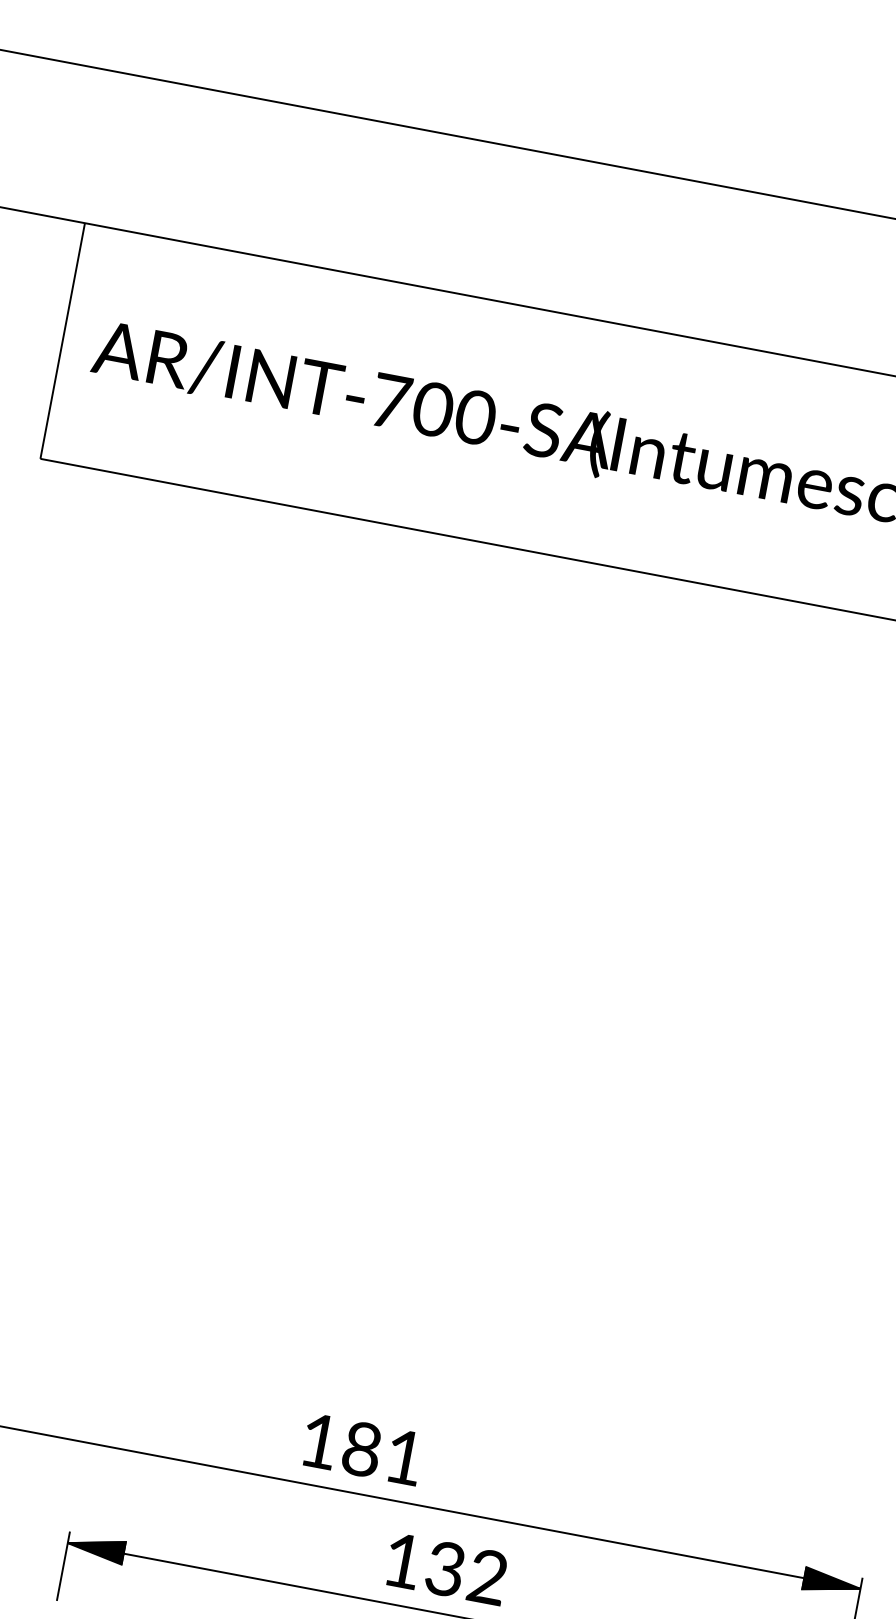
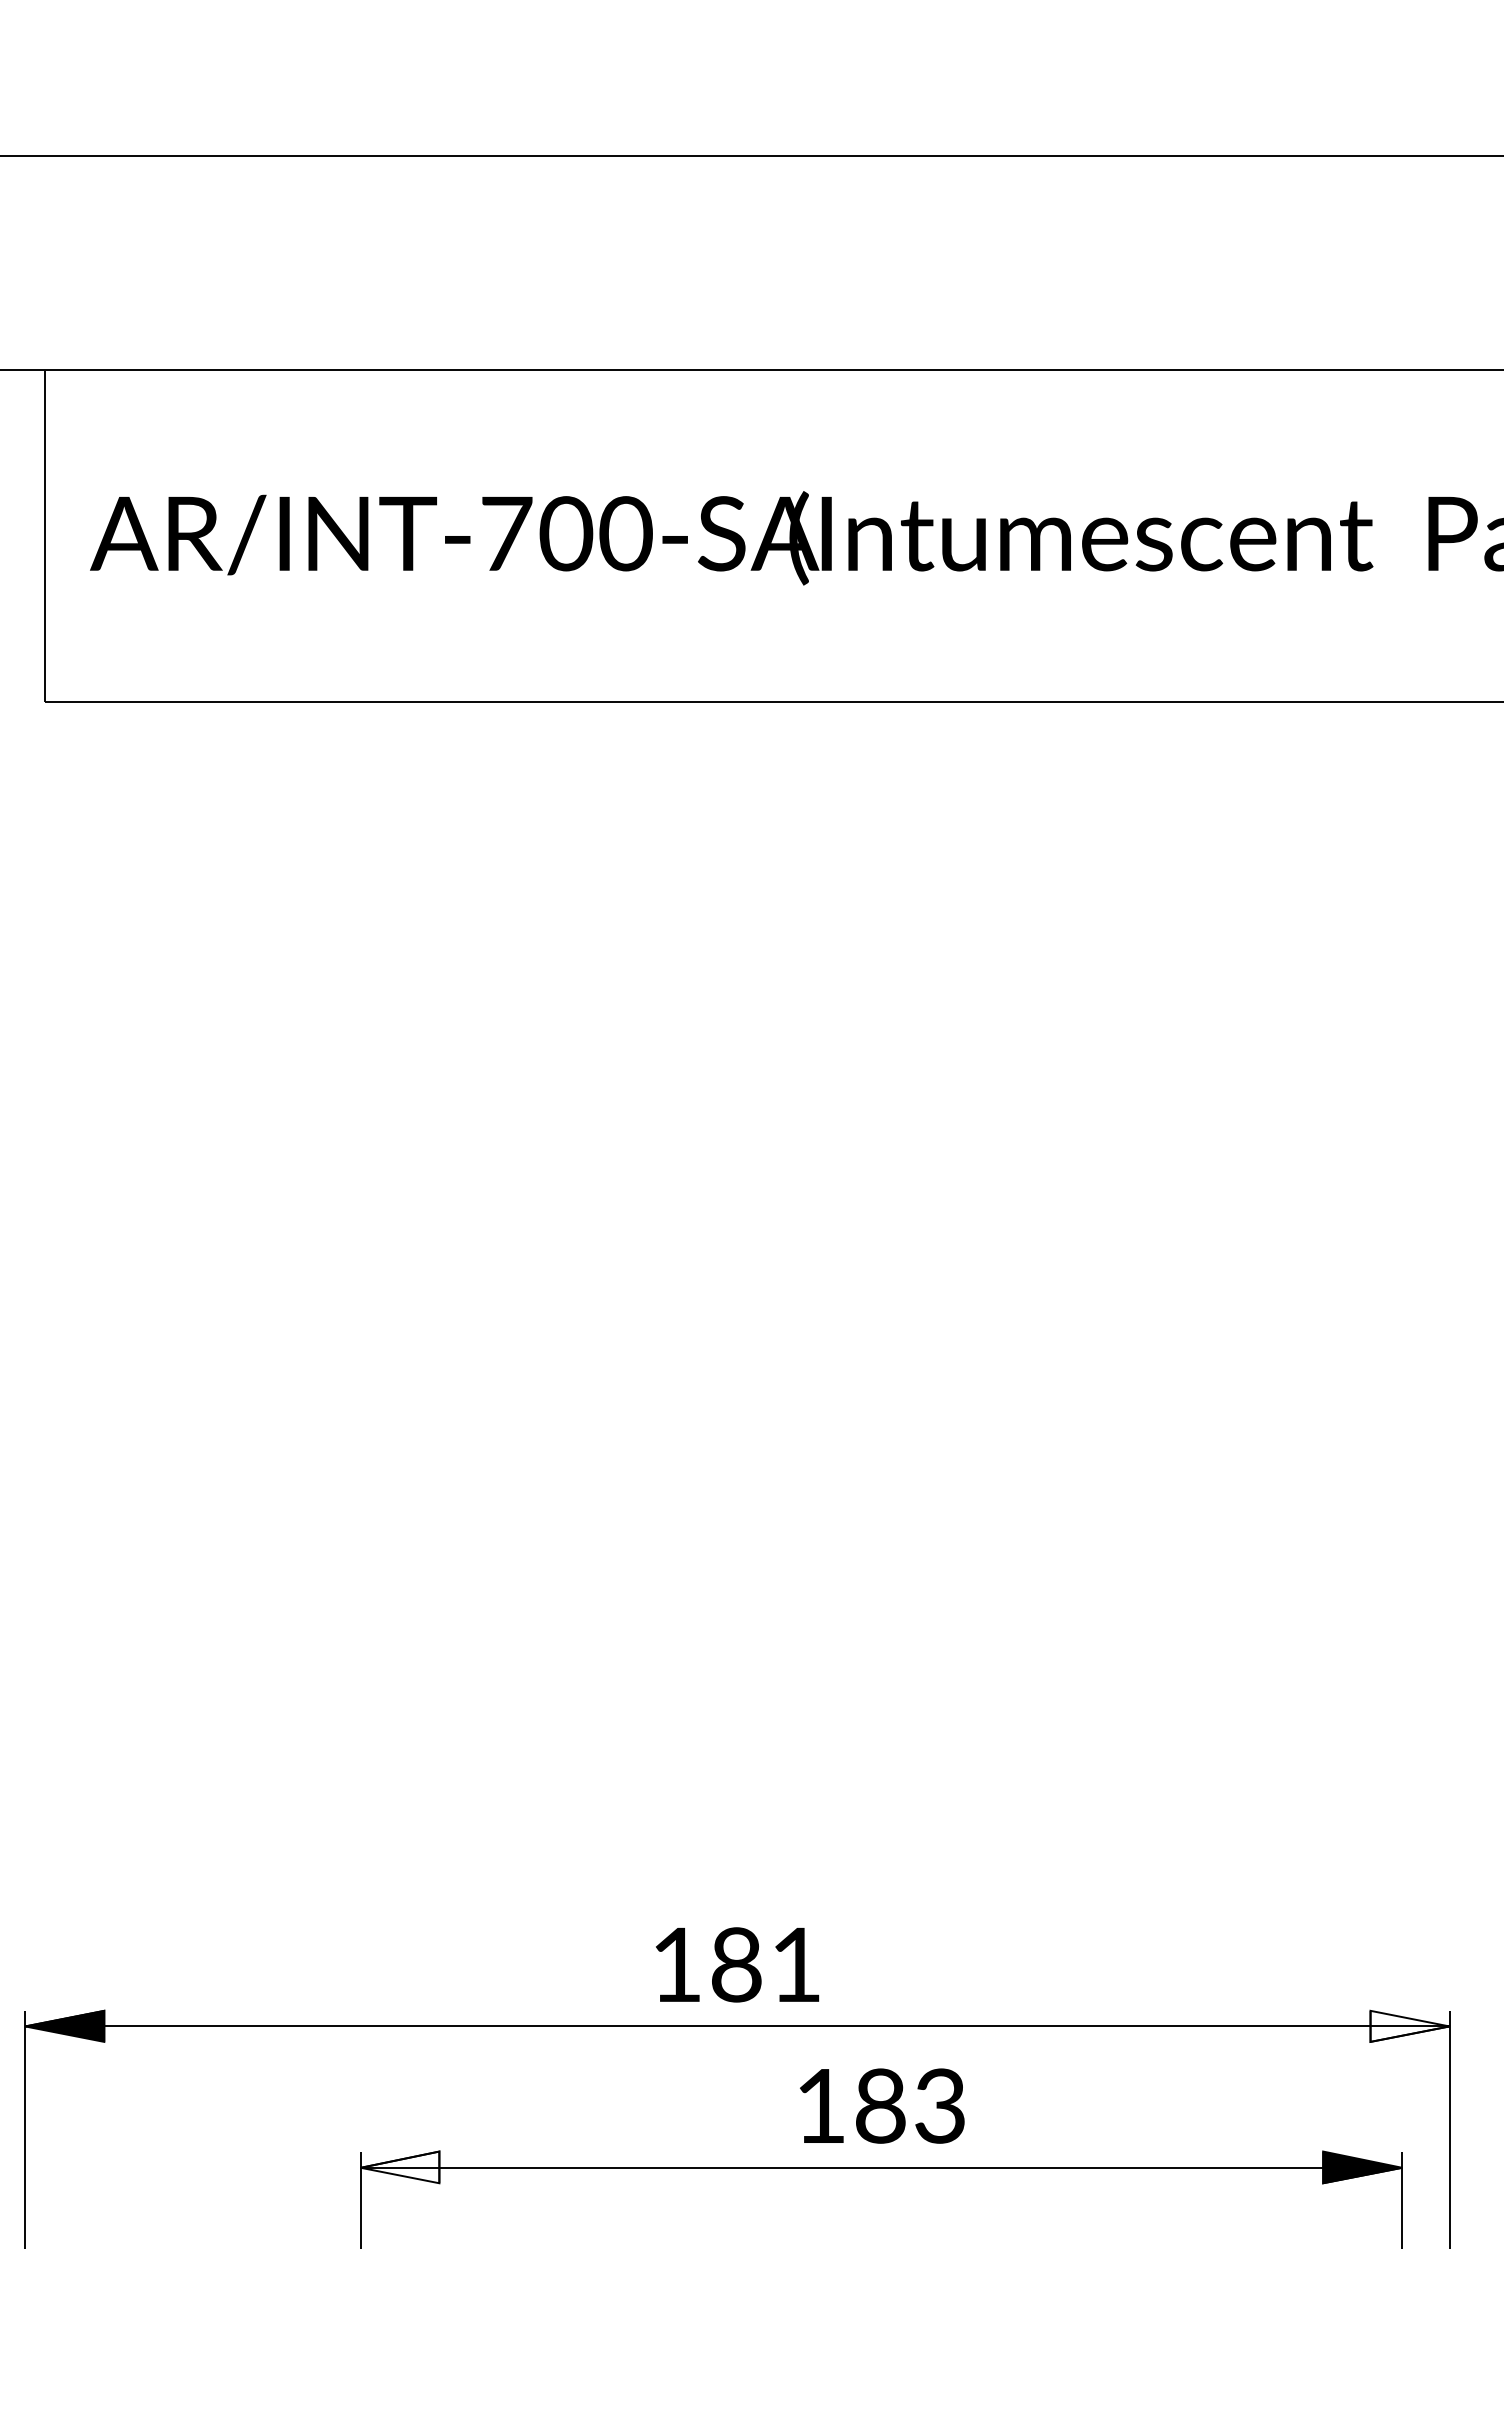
fill: (95, 1548) -> (399, 2167), removed
text: (466, 1572) -> (909, 2105), 132 -> 183
fill: (832, 1582) -> (1409, 2025), removed

